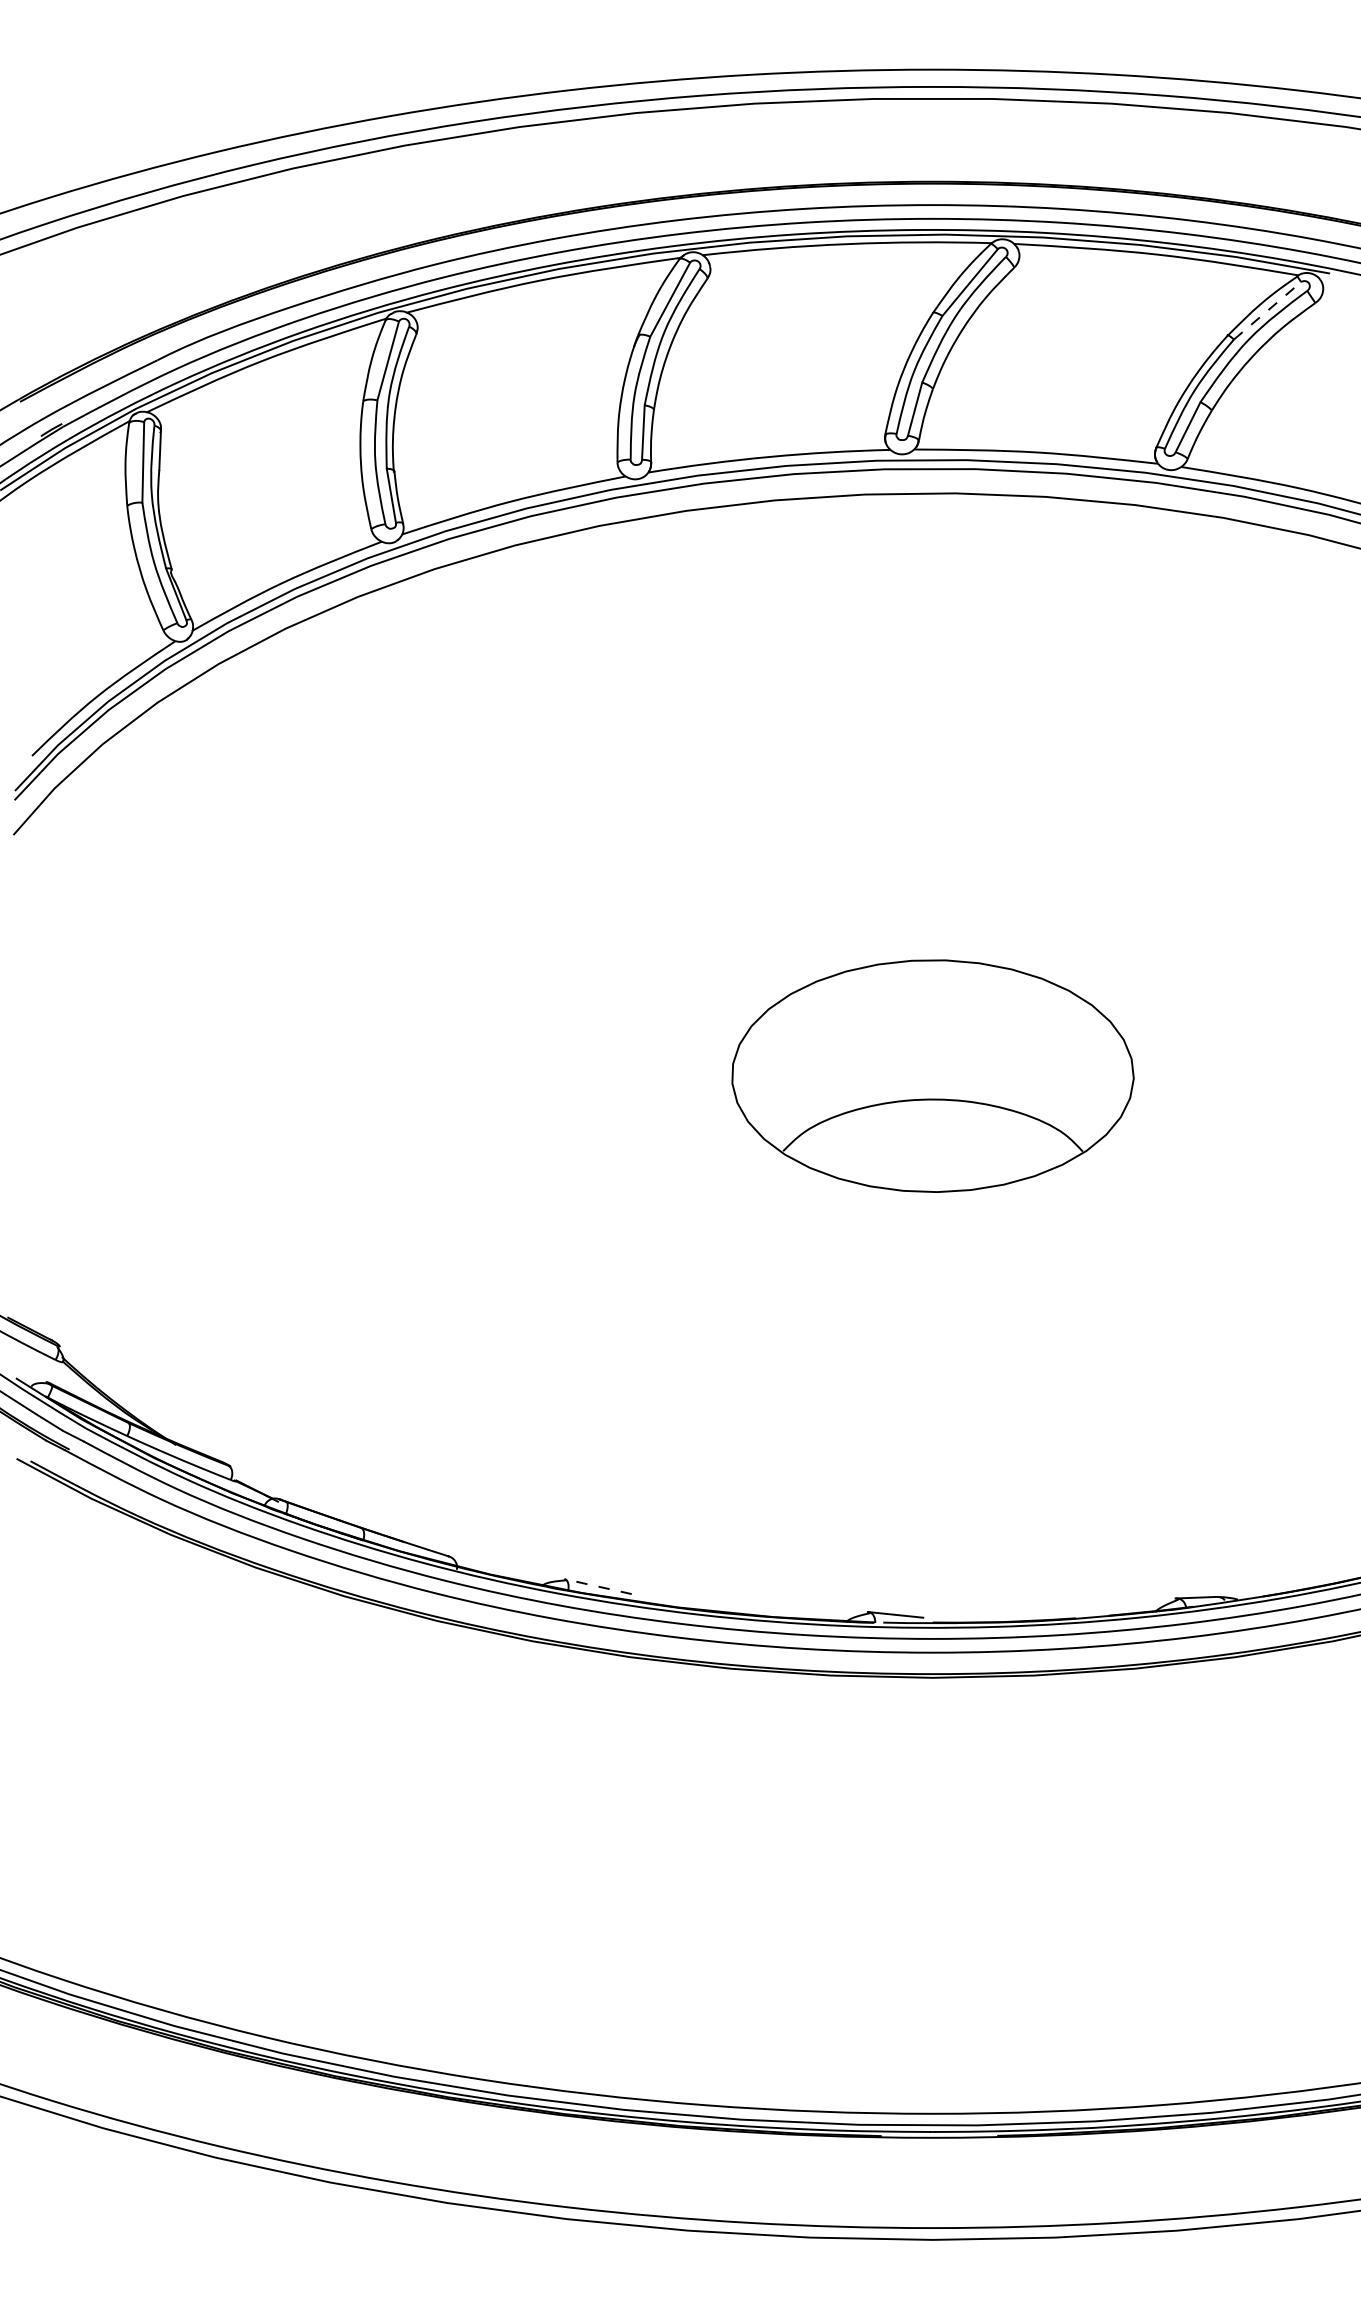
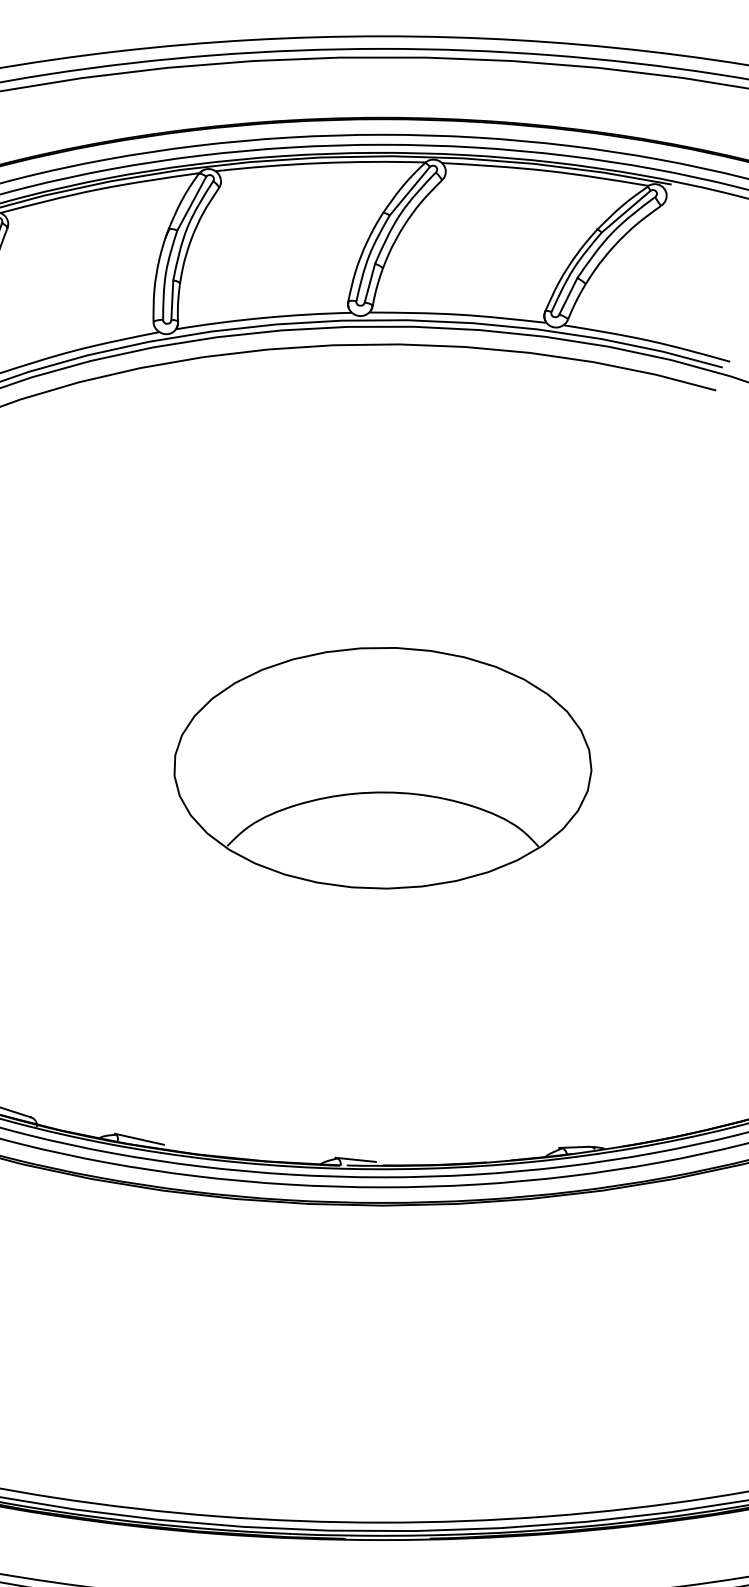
line: (1267, 310) -> (626, 211), dashed -> solid
part: (932, 1075) -> (382, 767), size x1.43
line: (597, 1586) -> (138, 1139), dashed -> solid

